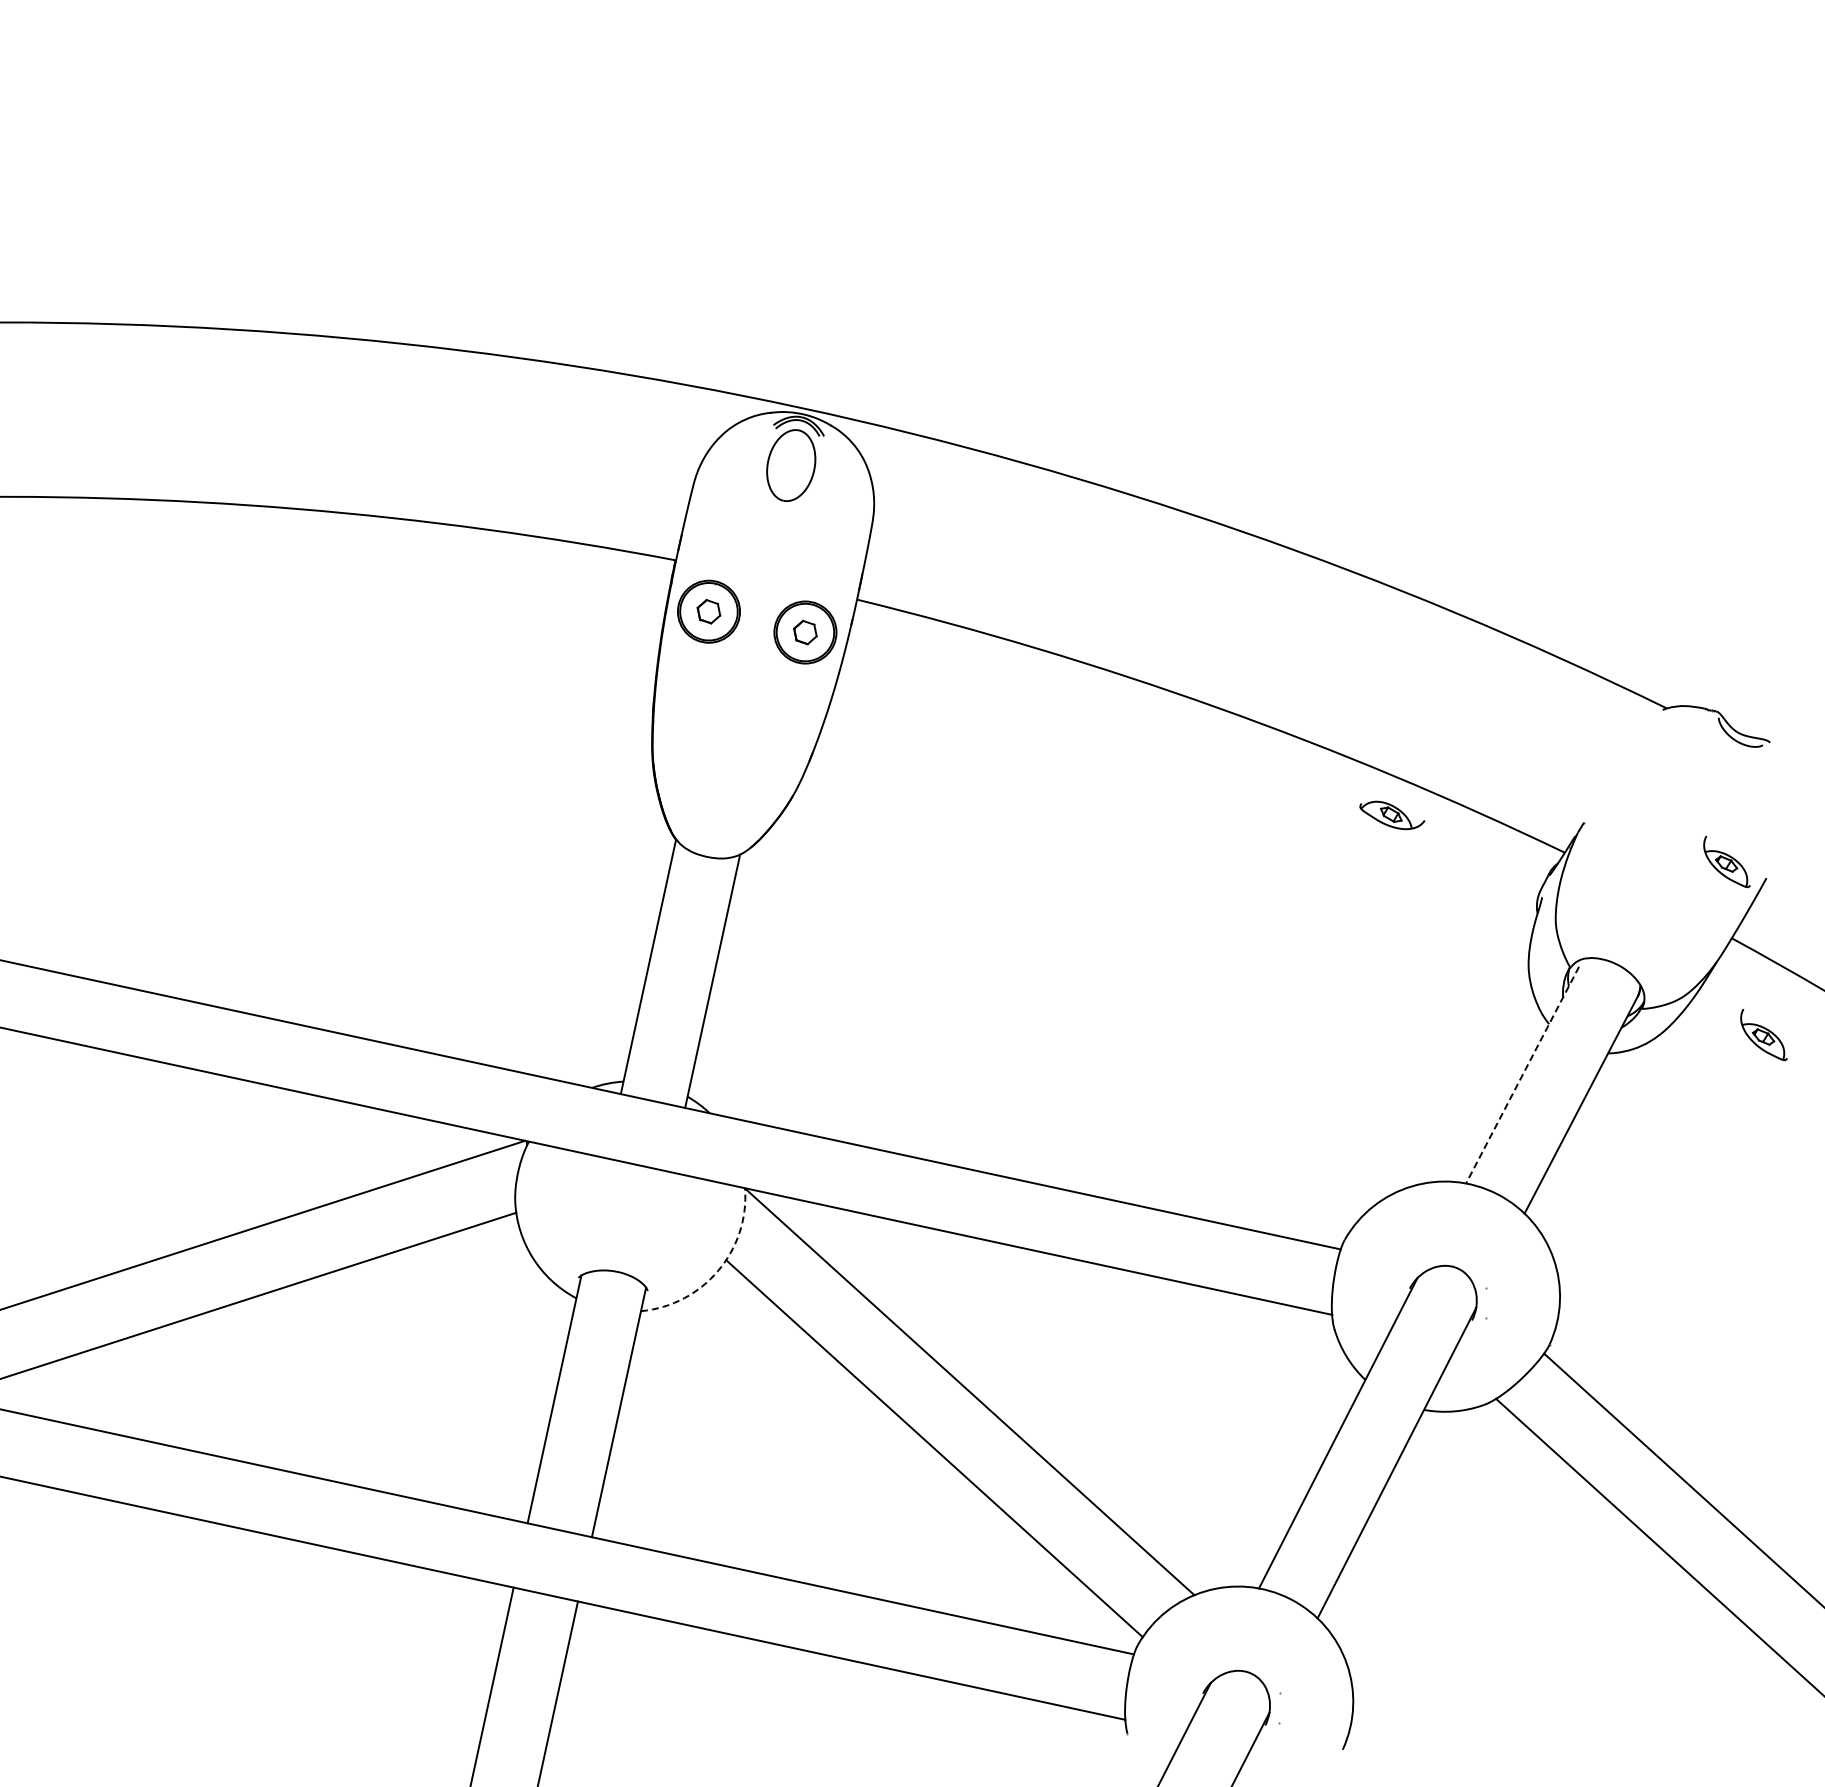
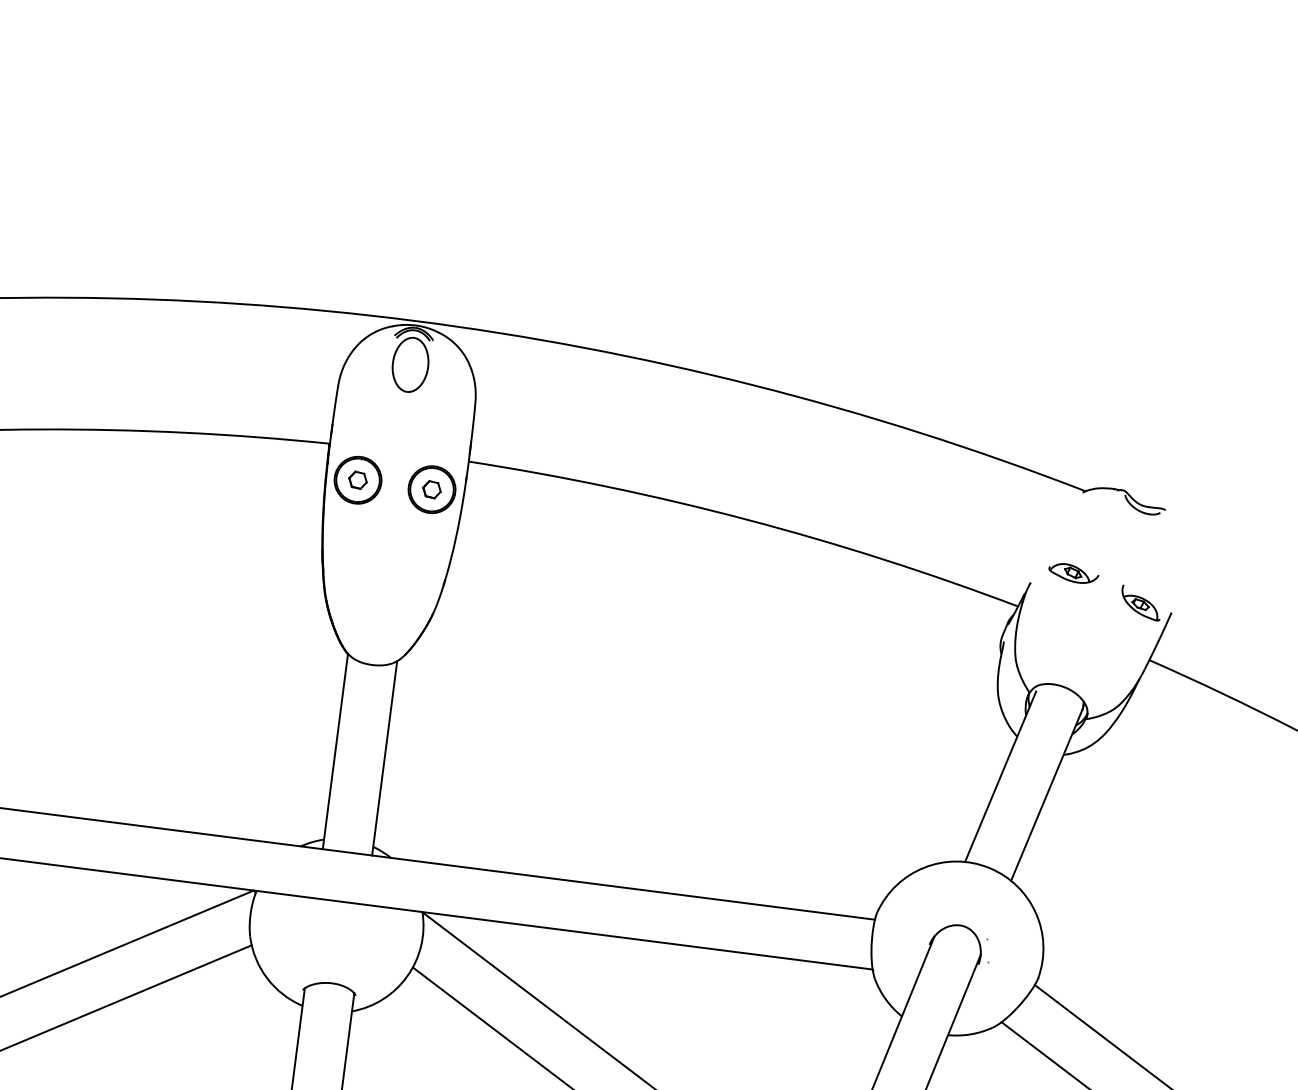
part: (1392, 815) -> (1074, 573), moved
part: (1763, 1035) -> (1179, 731), removed
line: (1522, 1075) -> (1000, 776), dashed -> solid
arc: (718, 1270) -> (407, 975), dashed -> solid

